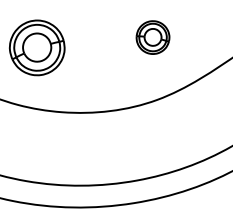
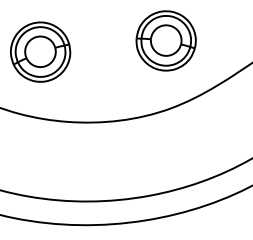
part: (152, 37) -> (165, 40), size x1.67

